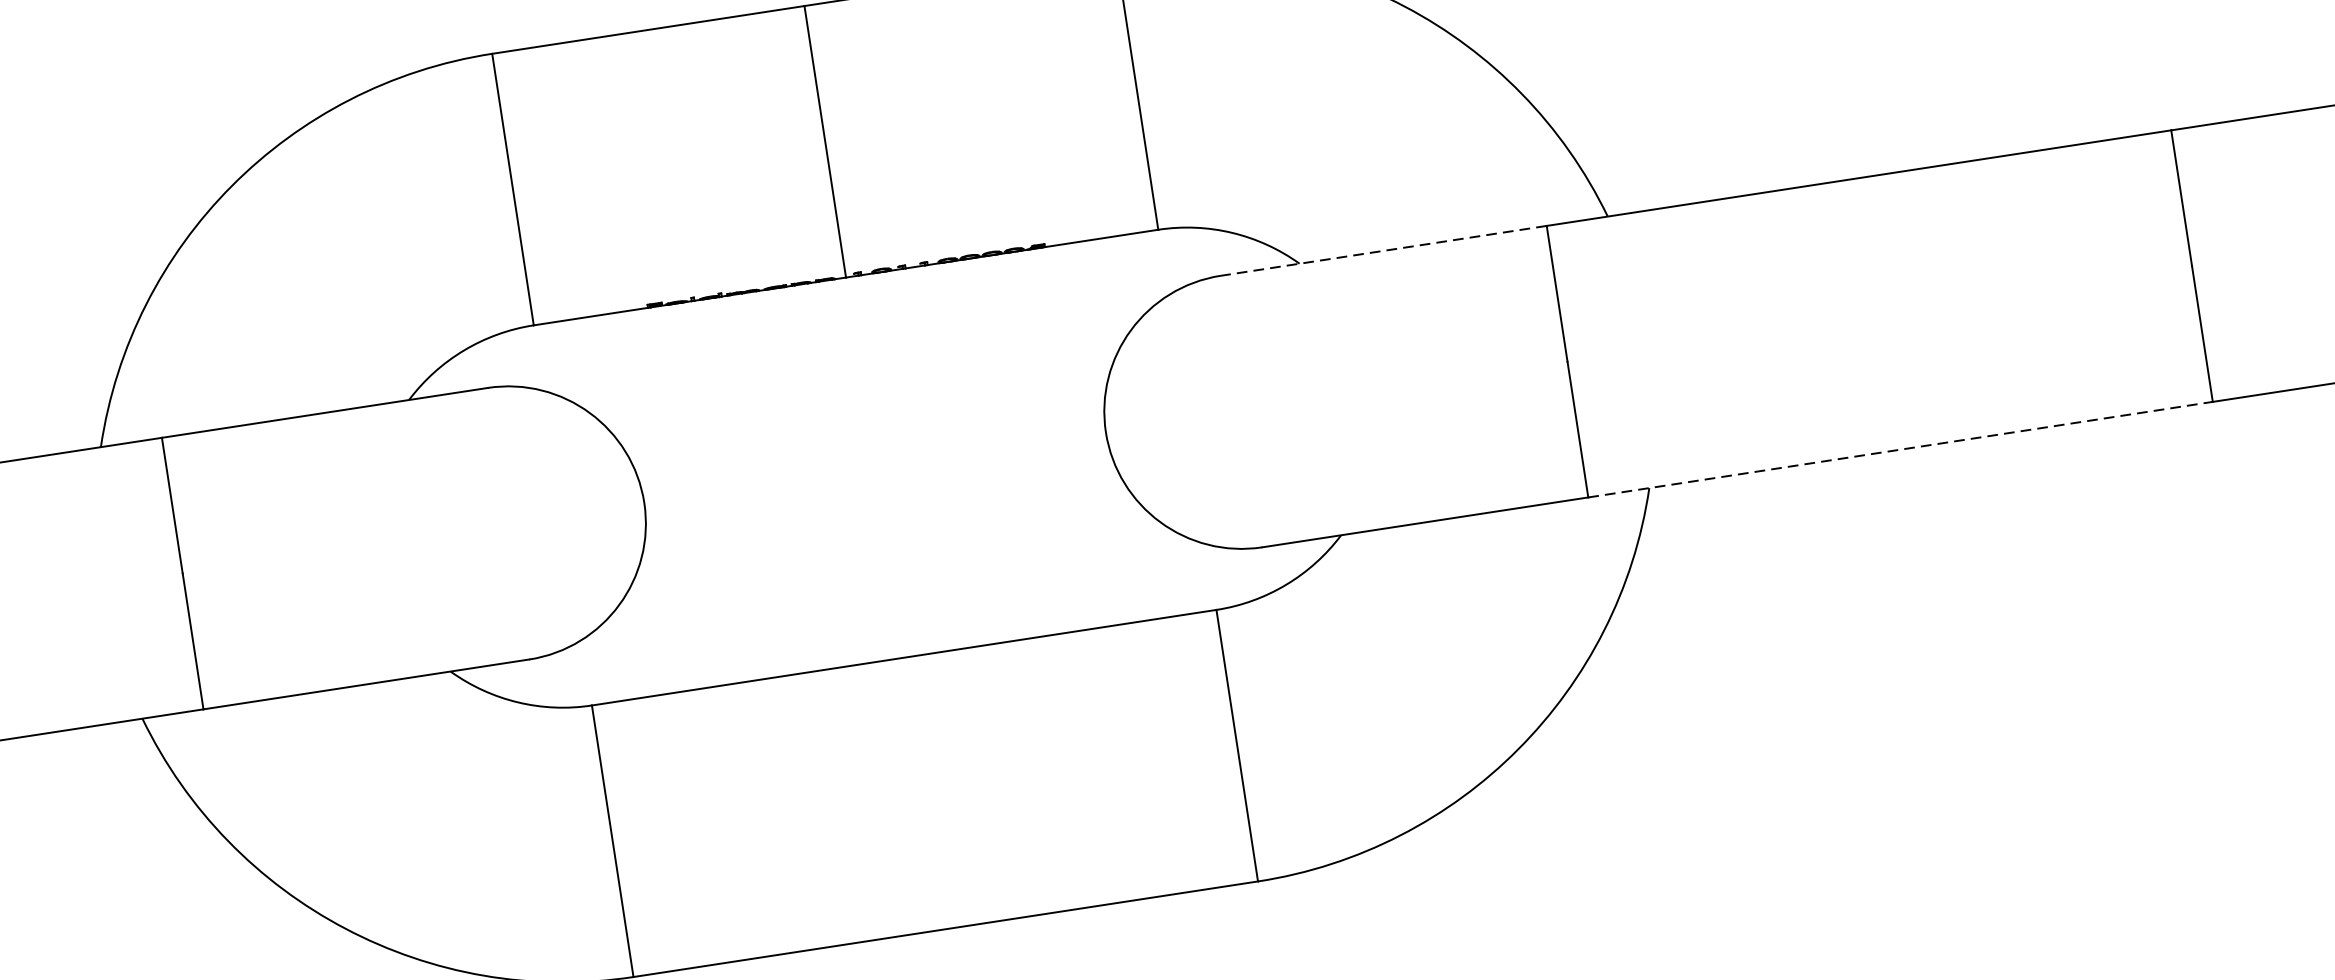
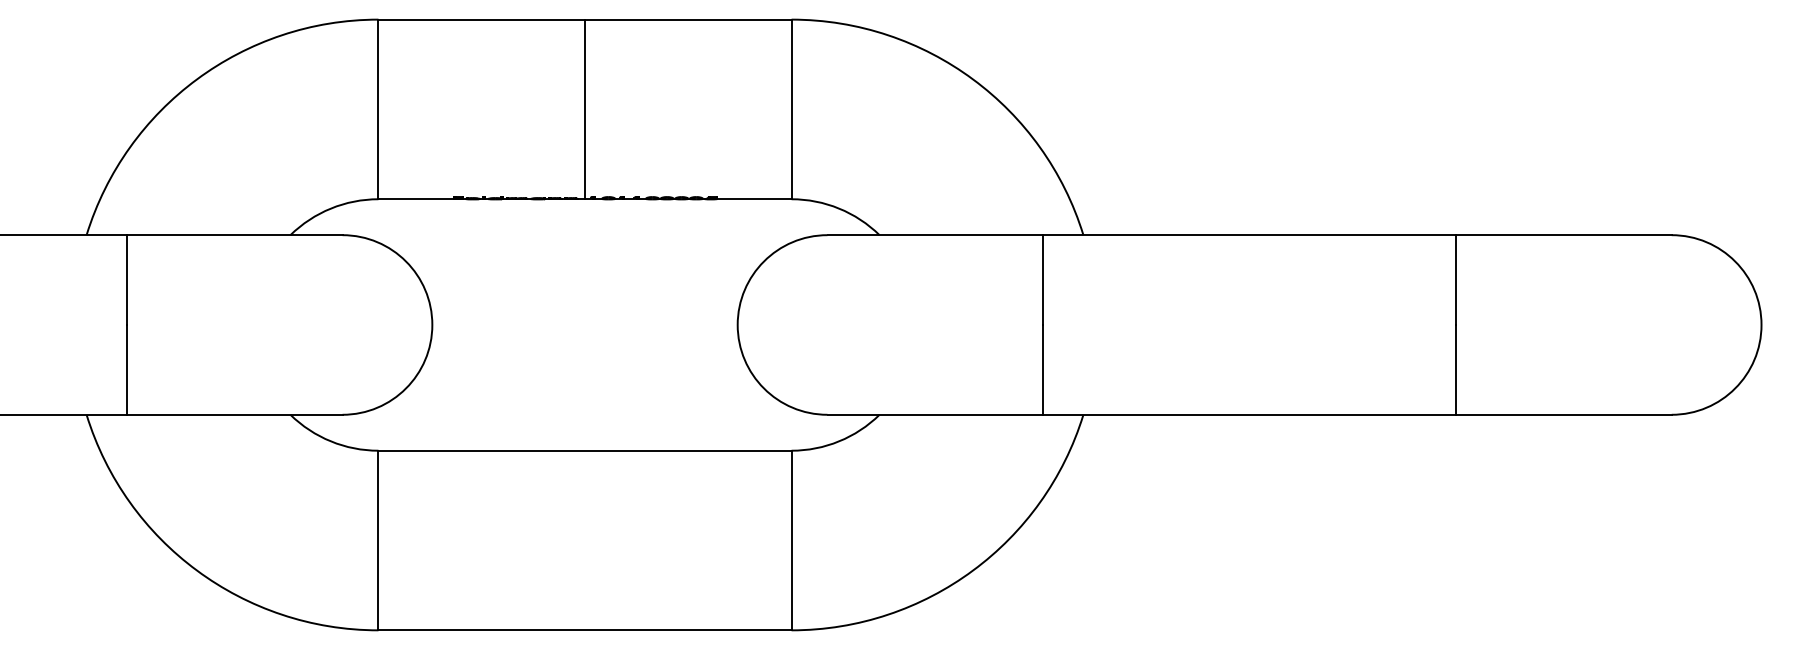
line: (1384, 251) -> (935, 235), dashed -> solid
line: (1900, 449) -> (1249, 414), dashed -> solid

